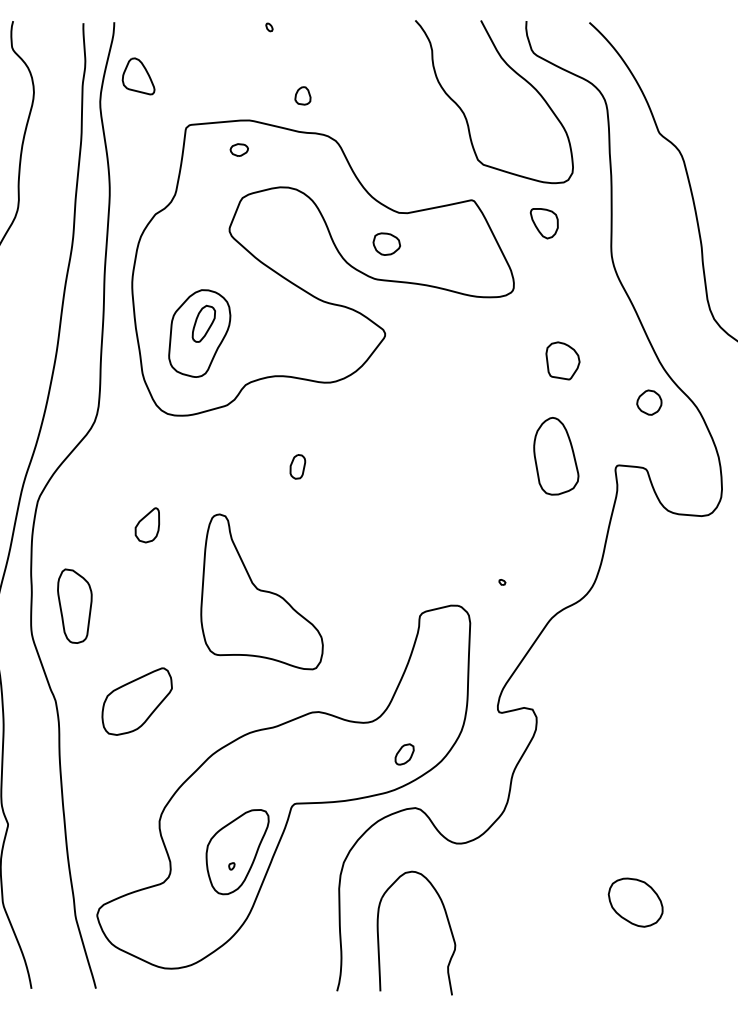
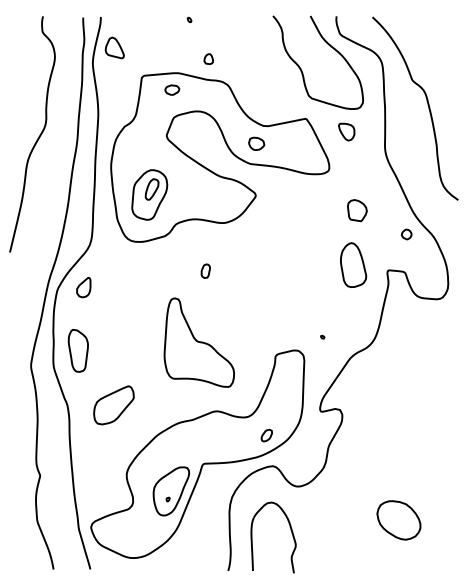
part: (239, 149) -> (172, 89), size x1.4
part: (648, 402) -> (406, 234), size x0.7
part: (146, 525) -> (83, 287), moved
part: (260, 591) -> (198, 342), moved
part: (634, 901) -> (398, 519), size x1.4

